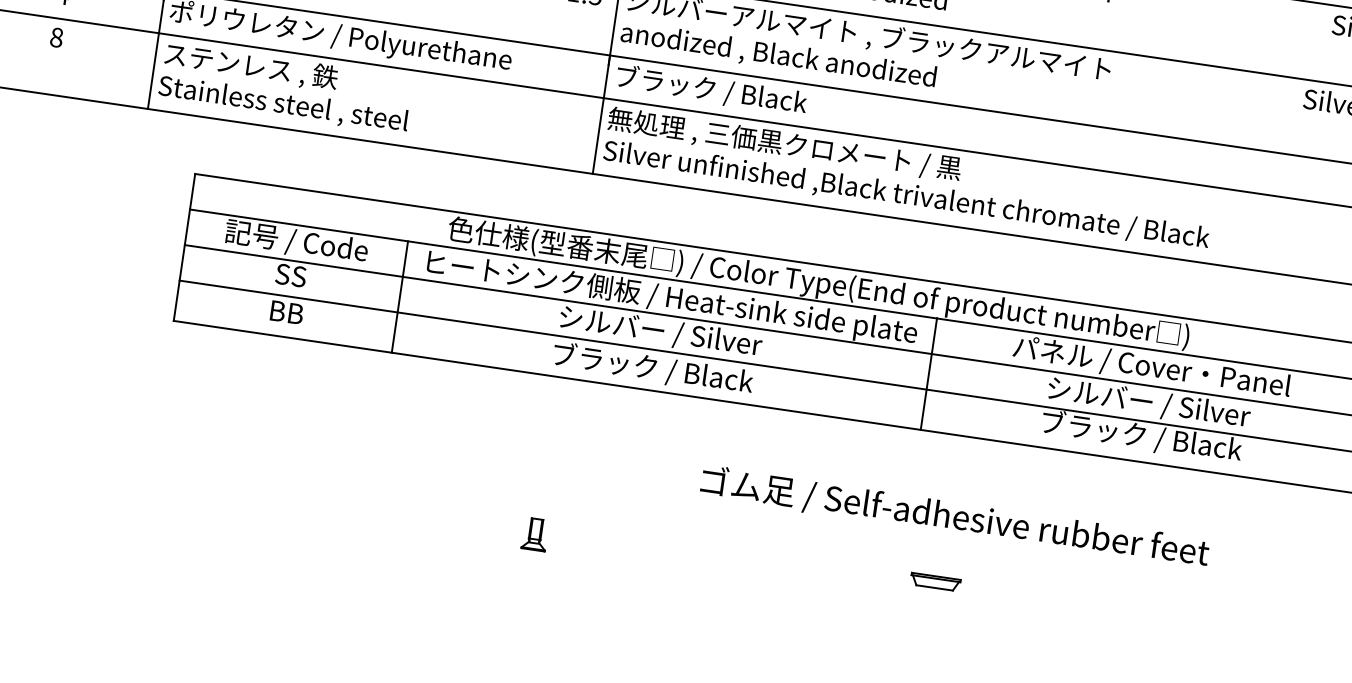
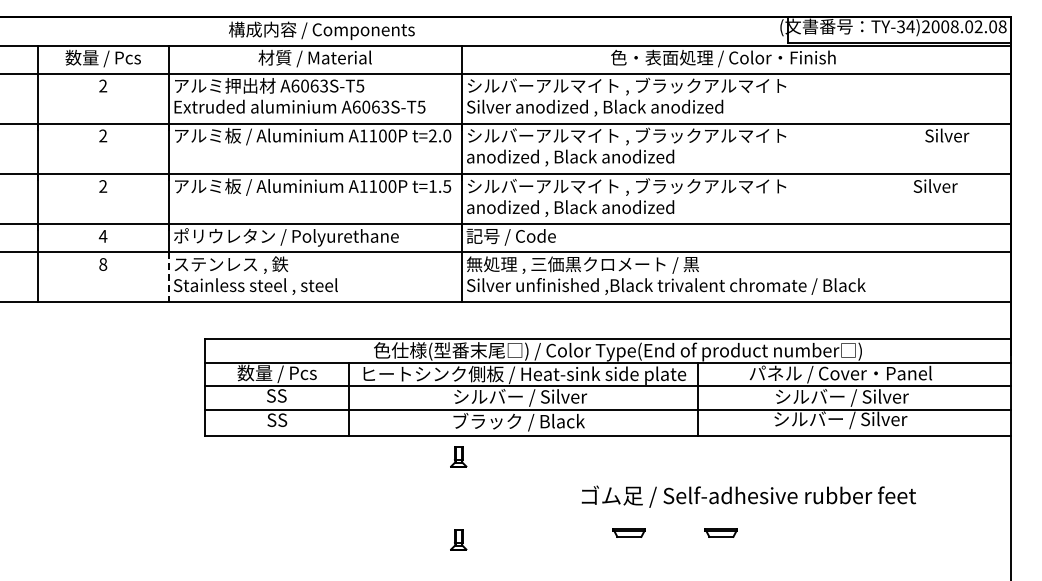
line: (152, 71) -> (168, 277), solid -> dashed
text: (709, 89) -> (529, 236), ブラック / Black -> 記号 / Code
text: (295, 241) -> (276, 373), 記号 / Code -> 数量 / Pcs
text: (286, 312) -> (277, 420), BB -> SS
part: (553, 407) -> (458, 456), added
text: (1141, 437) -> (840, 420), ブラック / Black -> シルバー / Silver
text: (954, 517) -> (748, 496), moved
part: (794, 560) -> (628, 532), added

